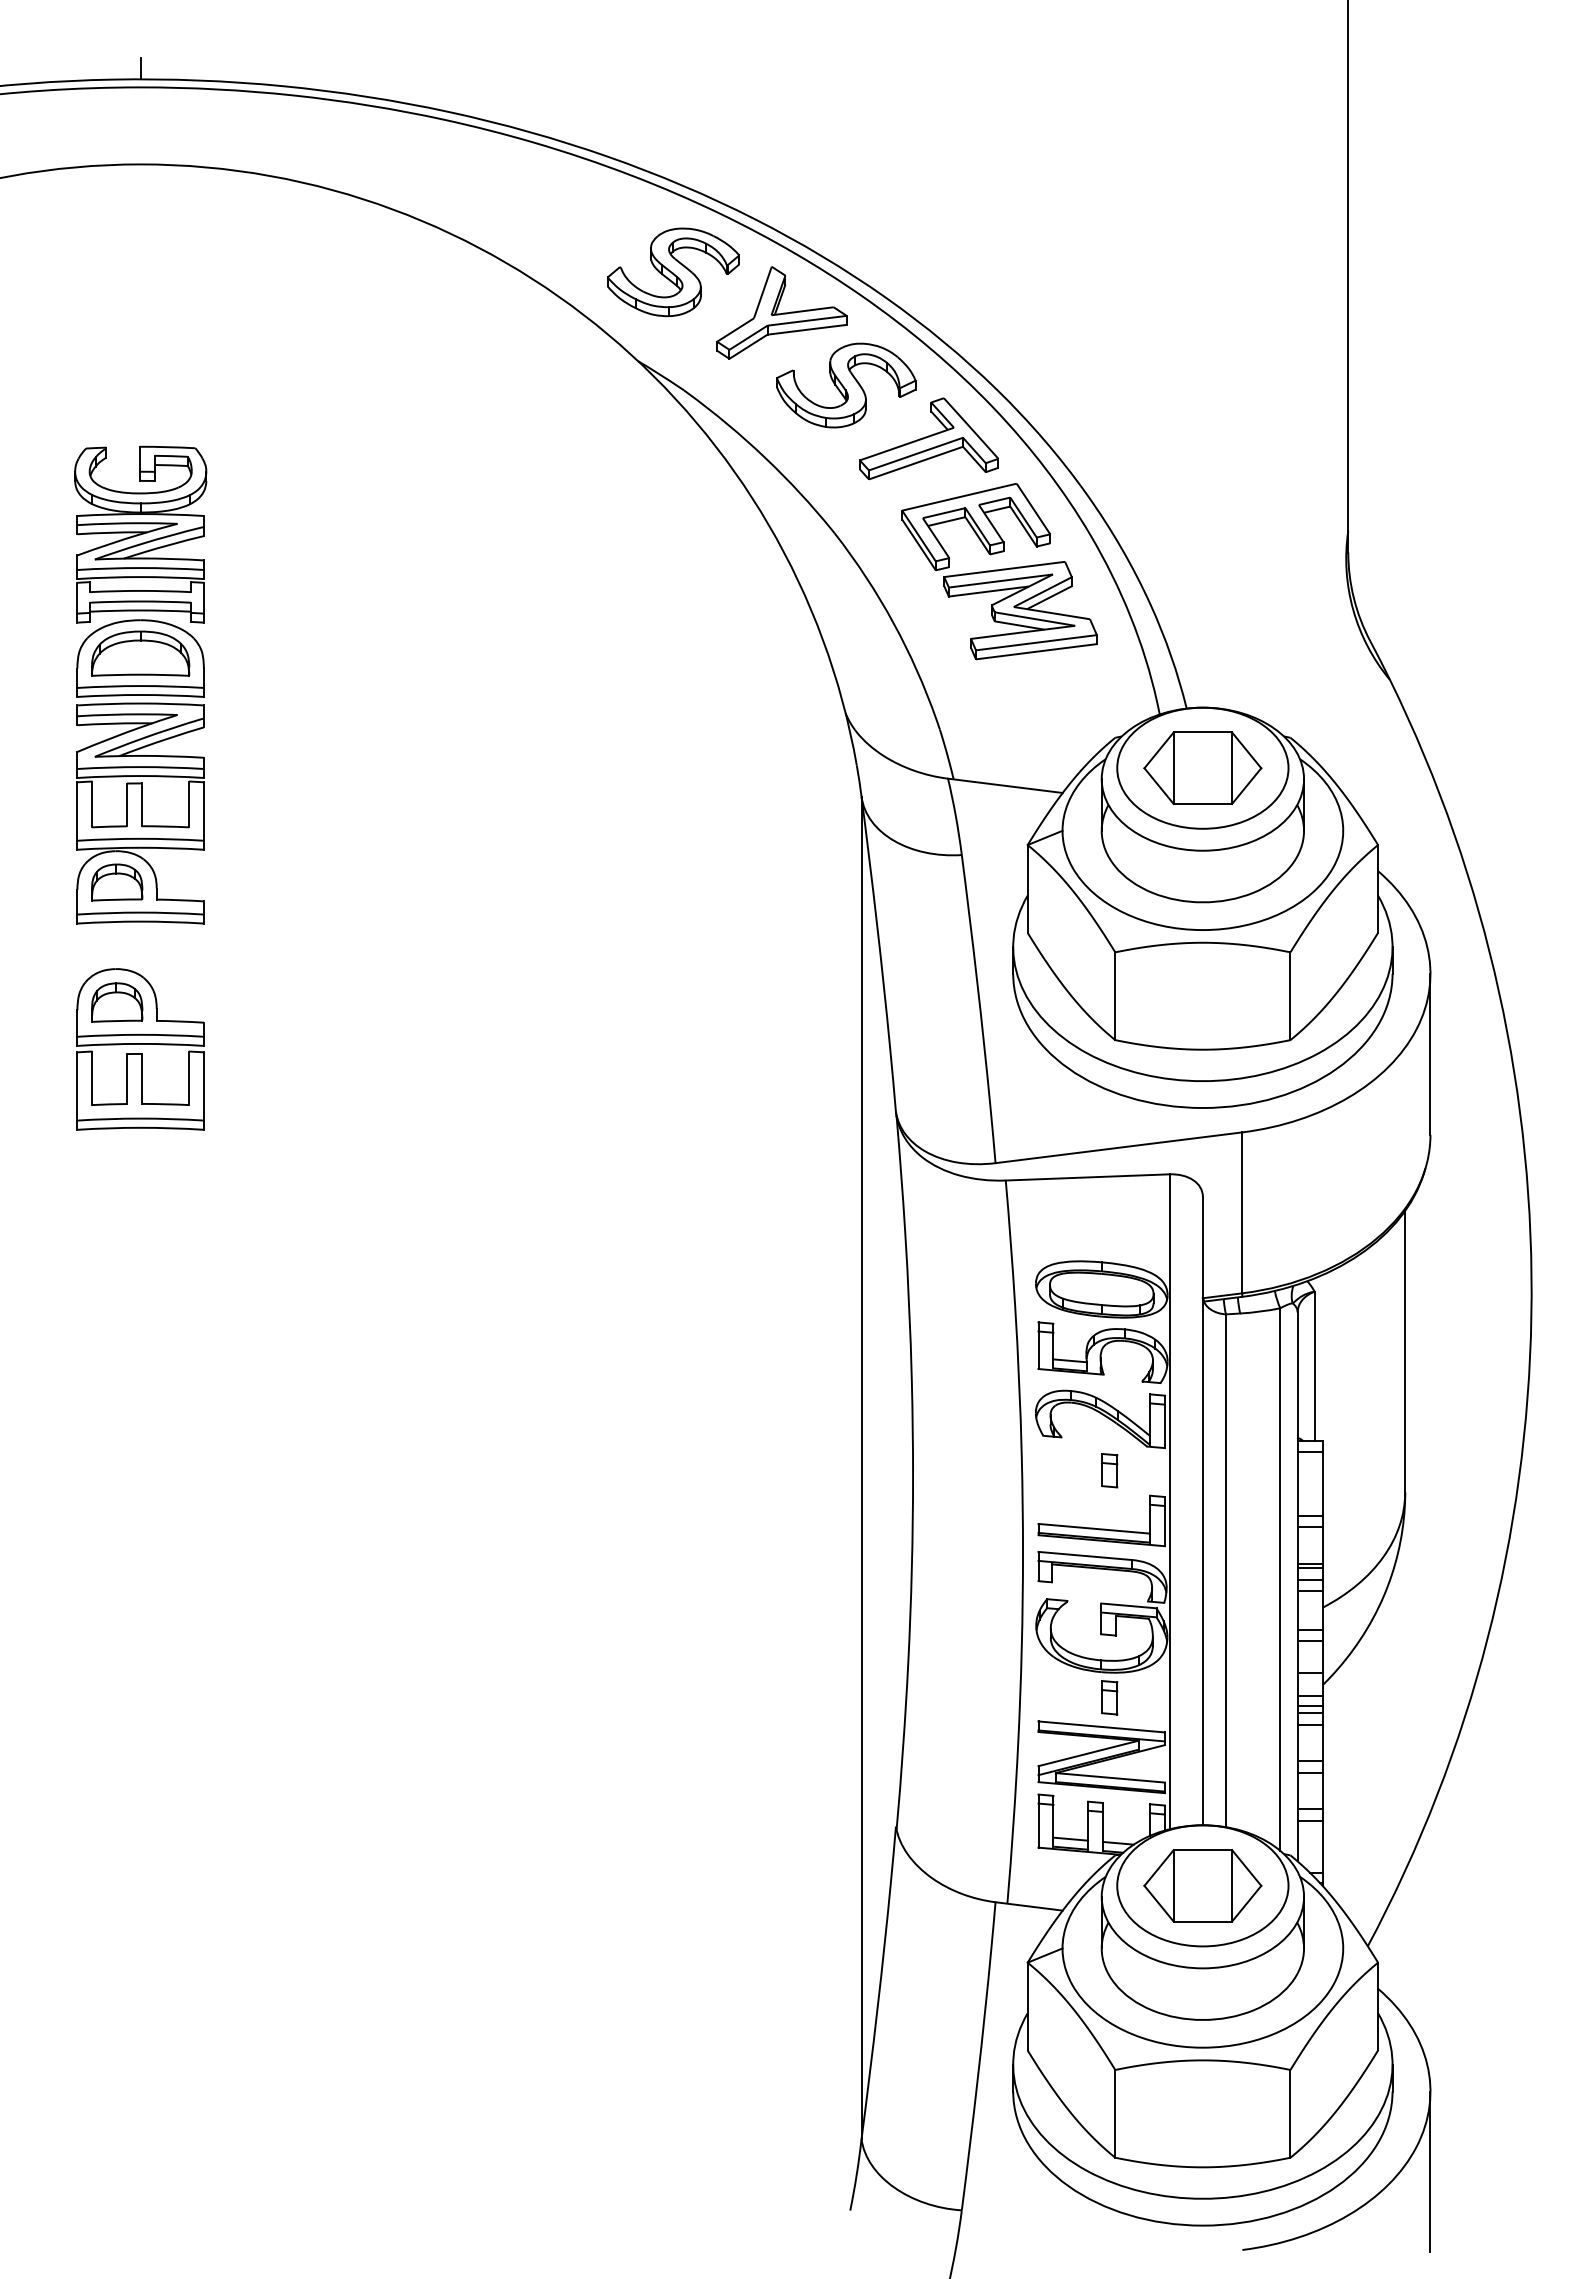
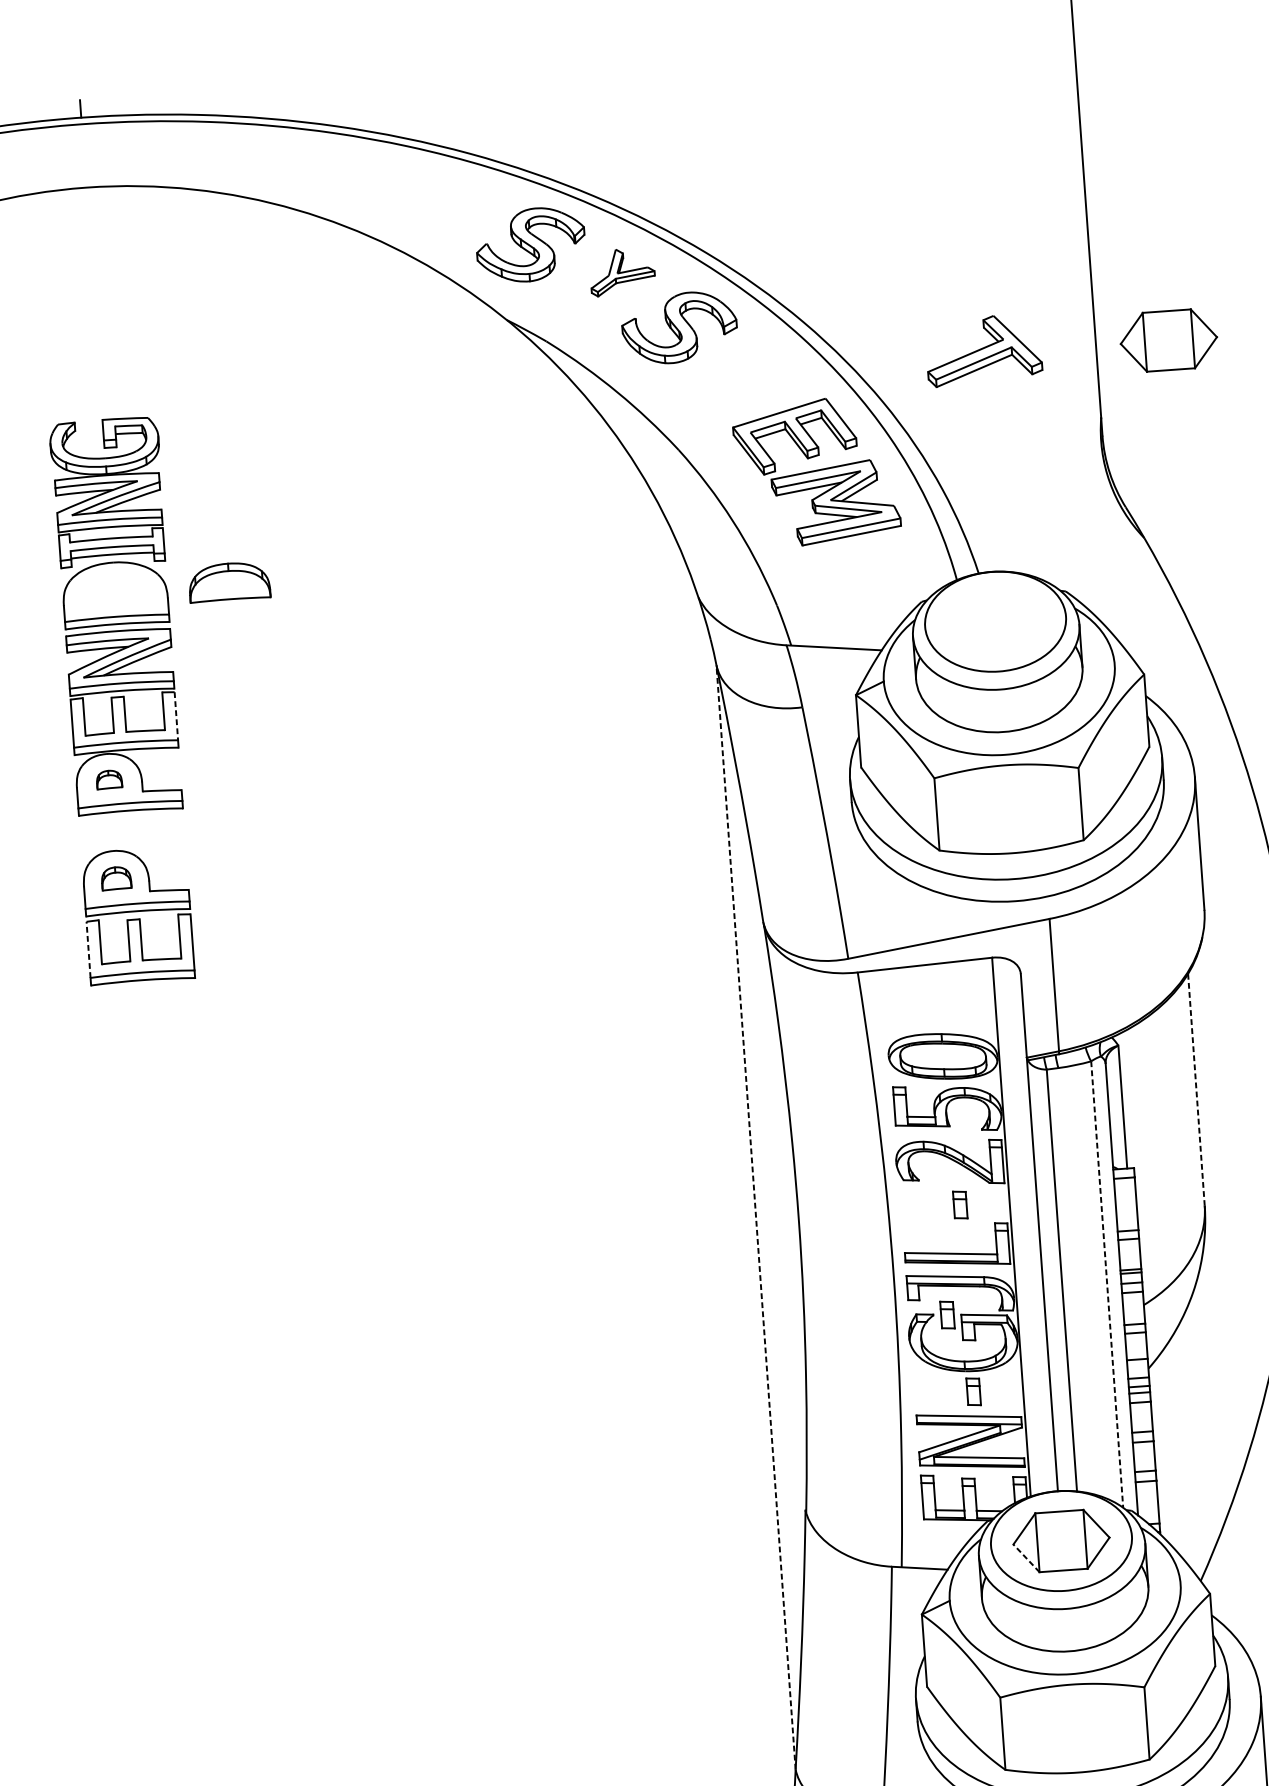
part: (781, 312) -> (622, 271), size x0.6
part: (928, 438) -> (983, 349), moved
part: (140, 653) -> (229, 581), moved
part: (1202, 768) -> (1168, 340), moved
line: (203, 812) -> (176, 717), solid -> dashed
part: (117, 882) -> (109, 779), size x0.6
part: (117, 1002) -> (116, 878), size x0.7
line: (77, 1085) -> (88, 949), solid -> dashed
line: (1405, 1351) -> (1196, 1089), solid -> dashed
line: (861, 1467) -> (756, 1217), solid -> dashed
line: (1280, 1580) -> (1107, 1285), solid -> dashed
part: (1084, 1602) -> (947, 1314), added
line: (1158, 1903) -> (1026, 1558), solid -> dashed

